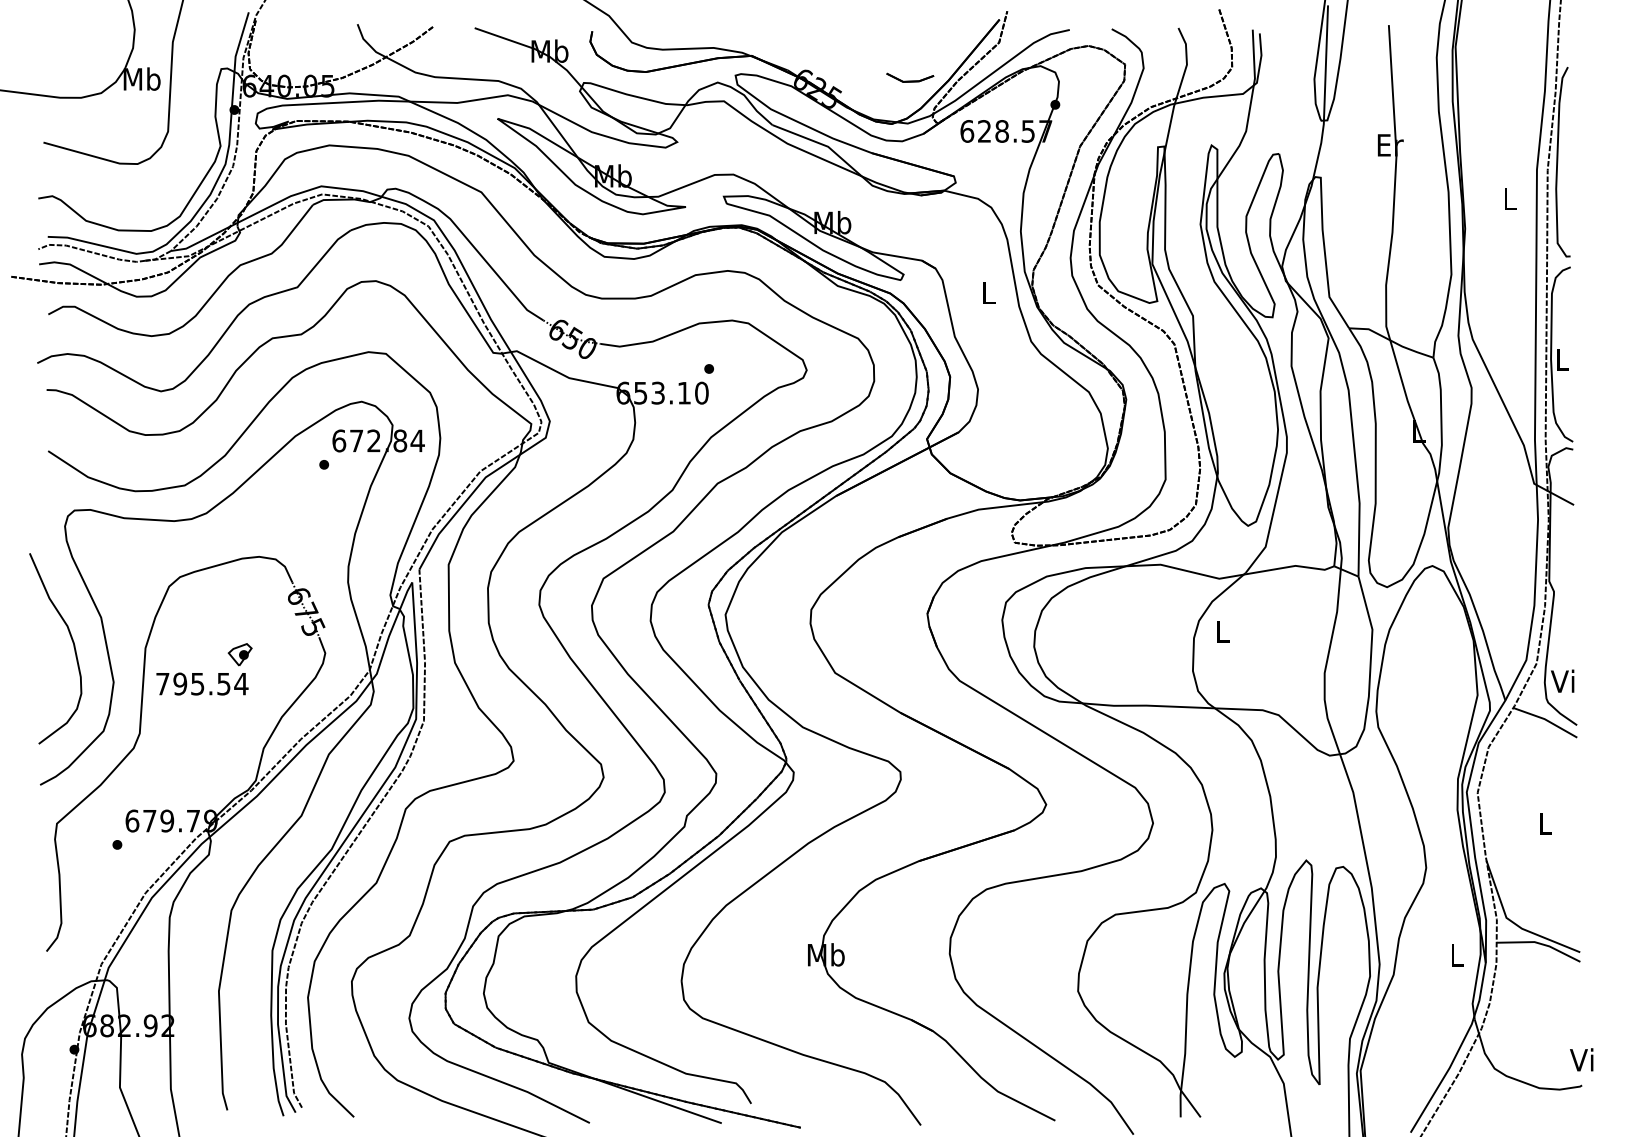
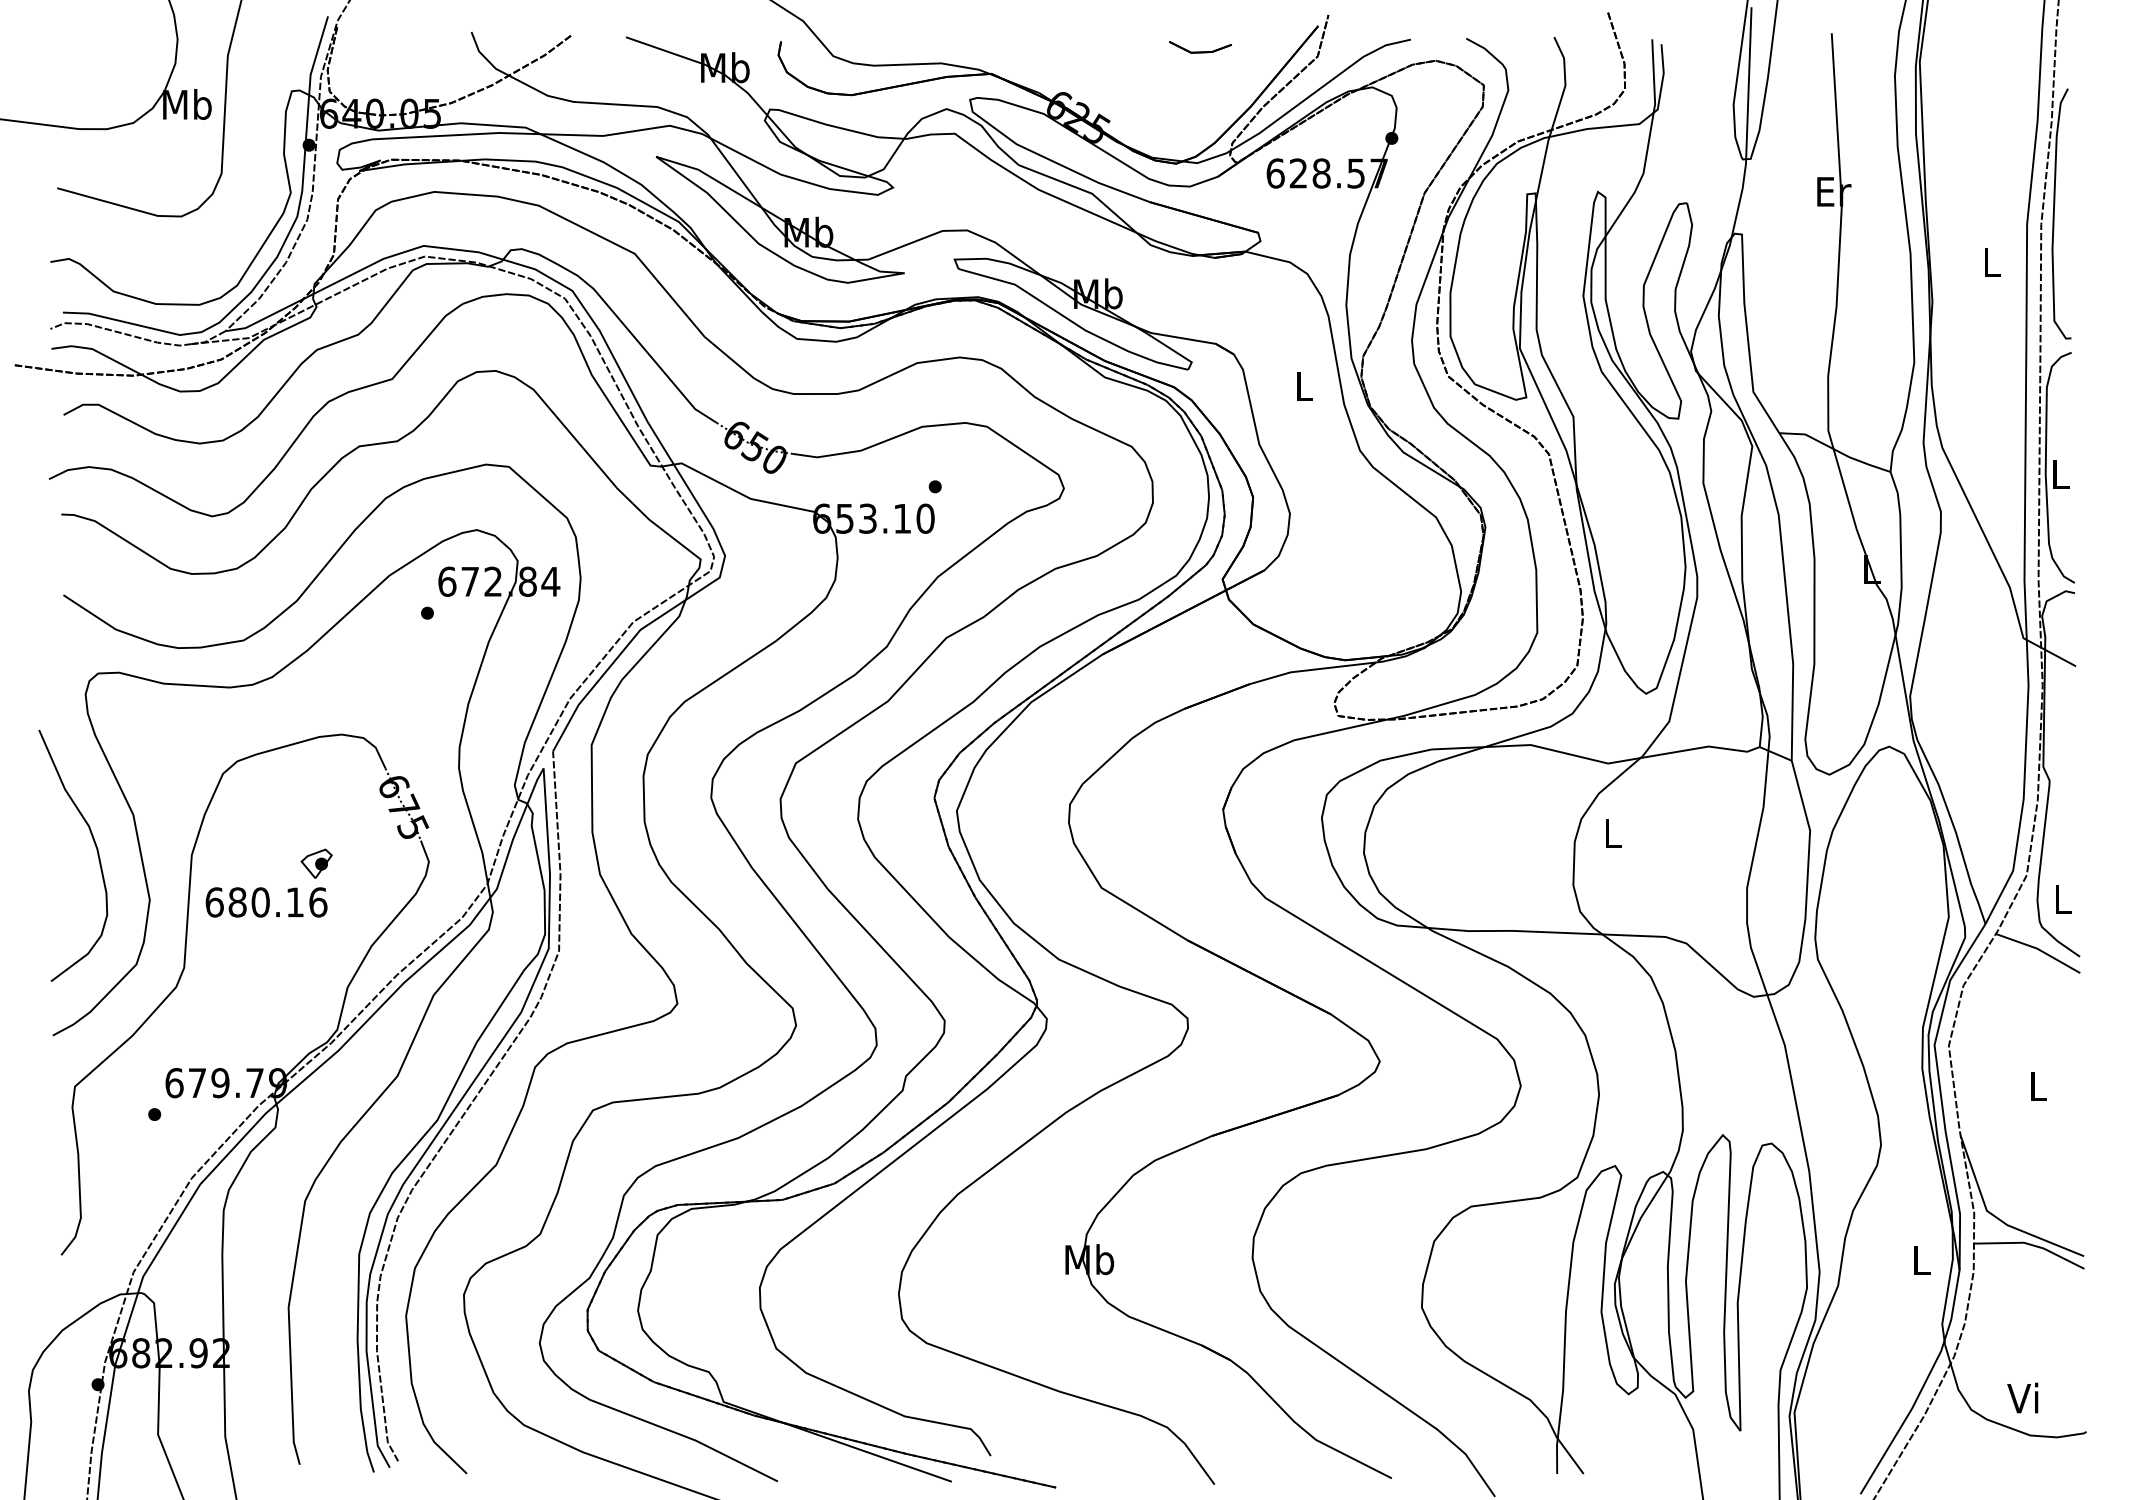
part: (910, 77) -> (1200, 46), moved
text: (1562, 680) -> (2060, 897), Vi -> L
text: (202, 683) -> (266, 901), 795.54 -> 680.16
text: (1581, 1059) -> (2022, 1397), moved

